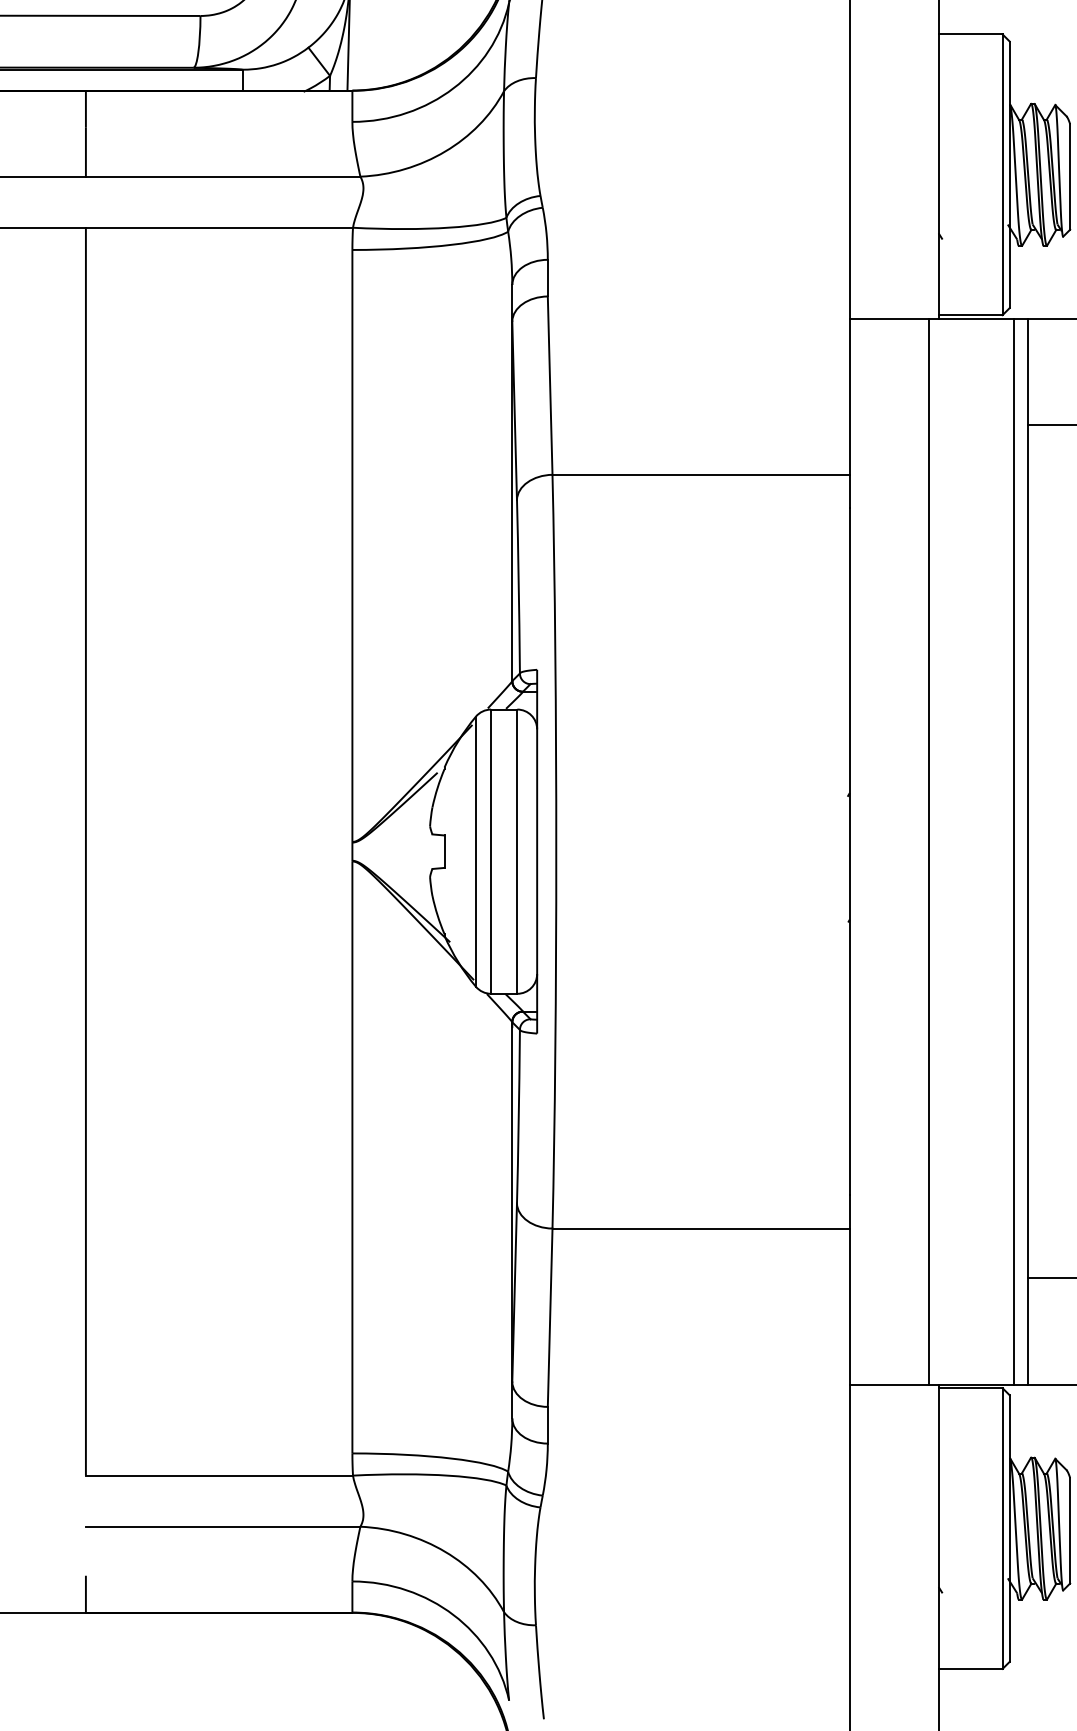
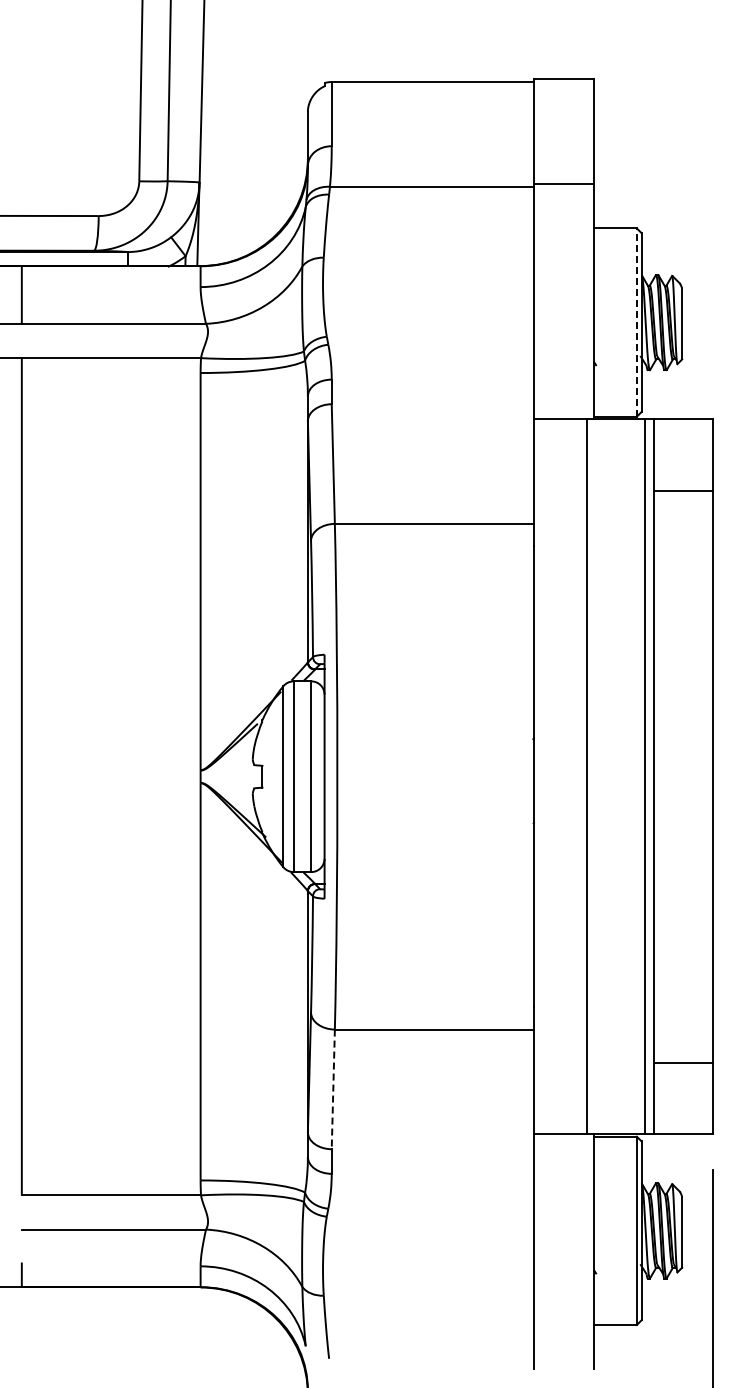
line: (1002, 174) -> (636, 322), solid -> dashed
line: (550, 1317) -> (333, 1089), solid -> dashed

